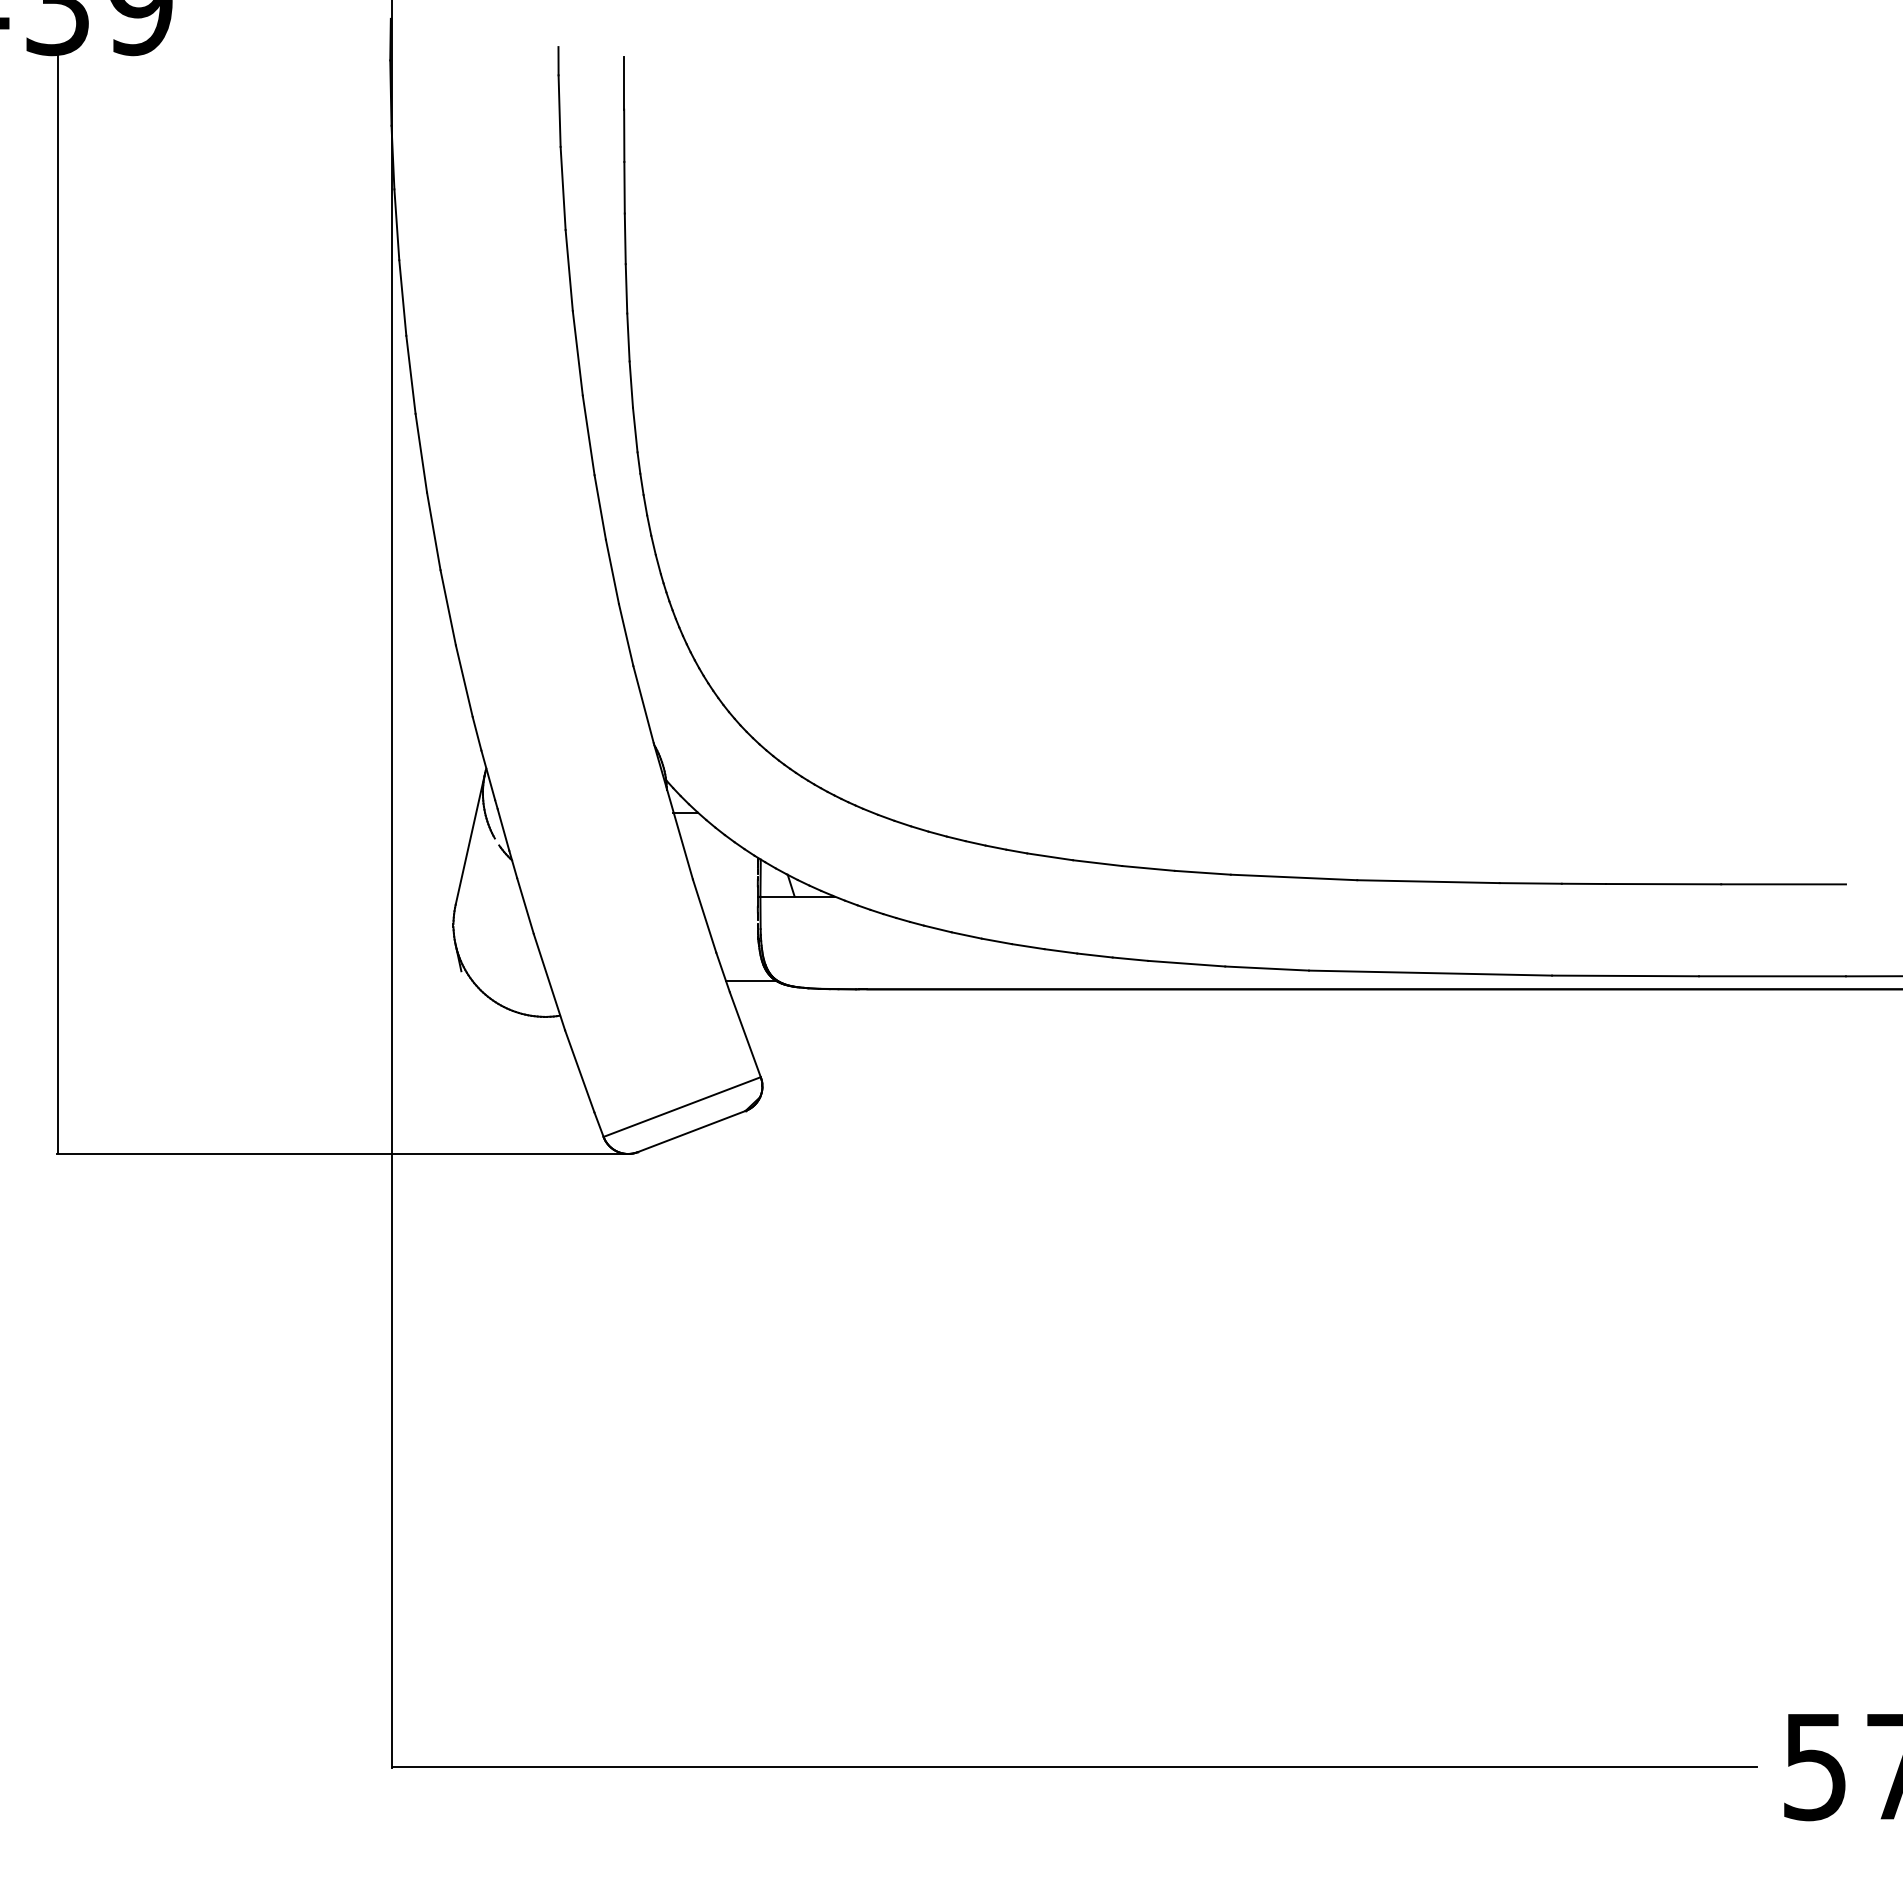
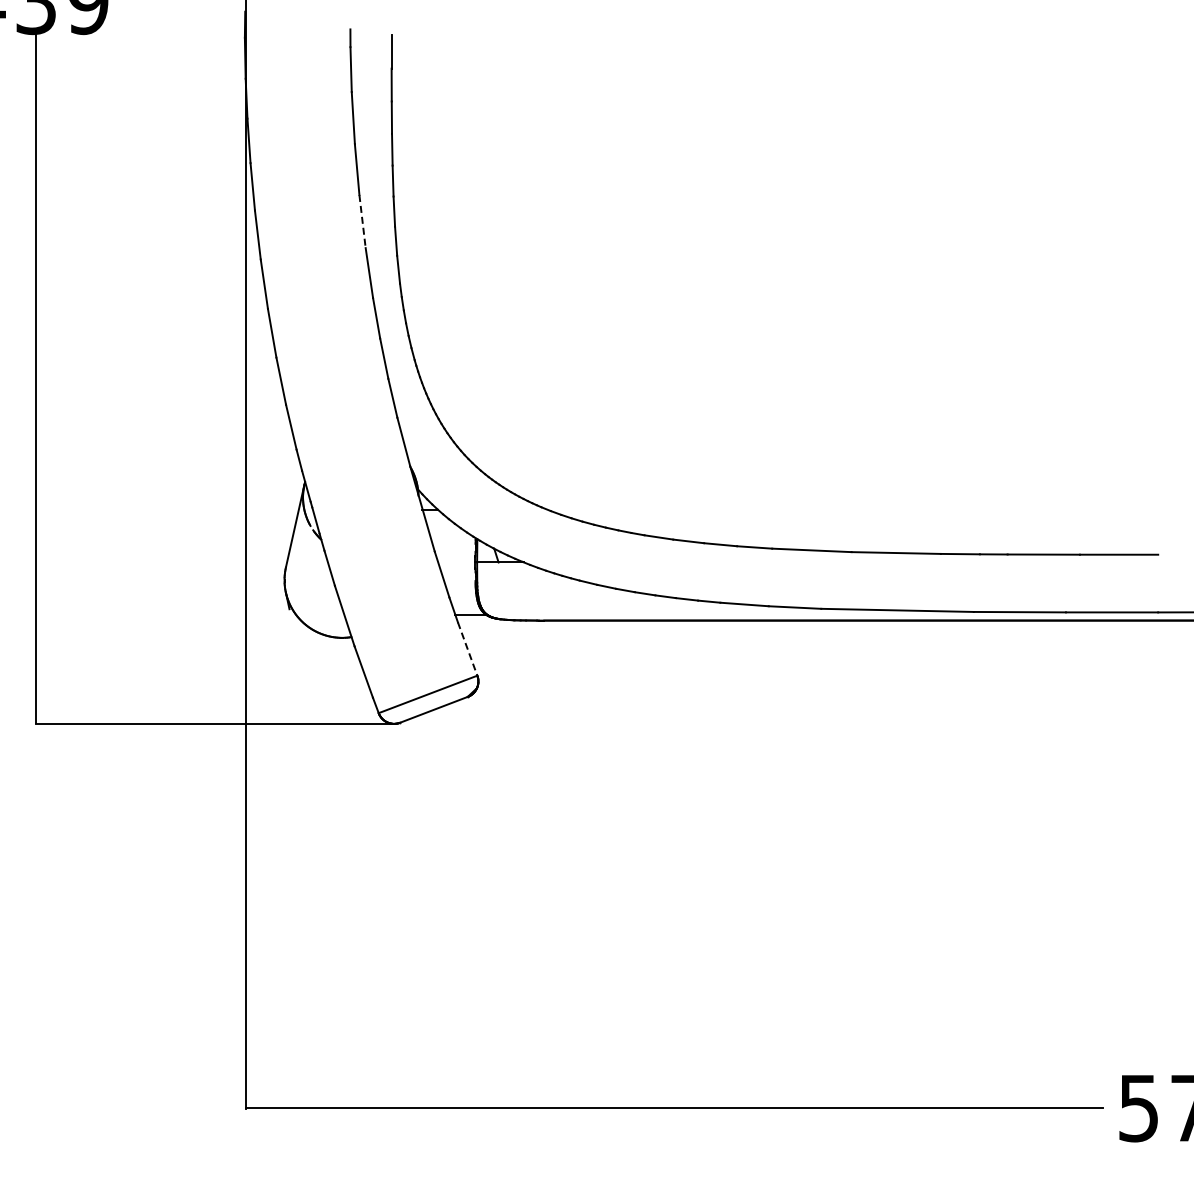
line: (577, 353) -> (362, 221), solid -> dashed
line: (745, 1035) -> (467, 649), solid -> dashed

